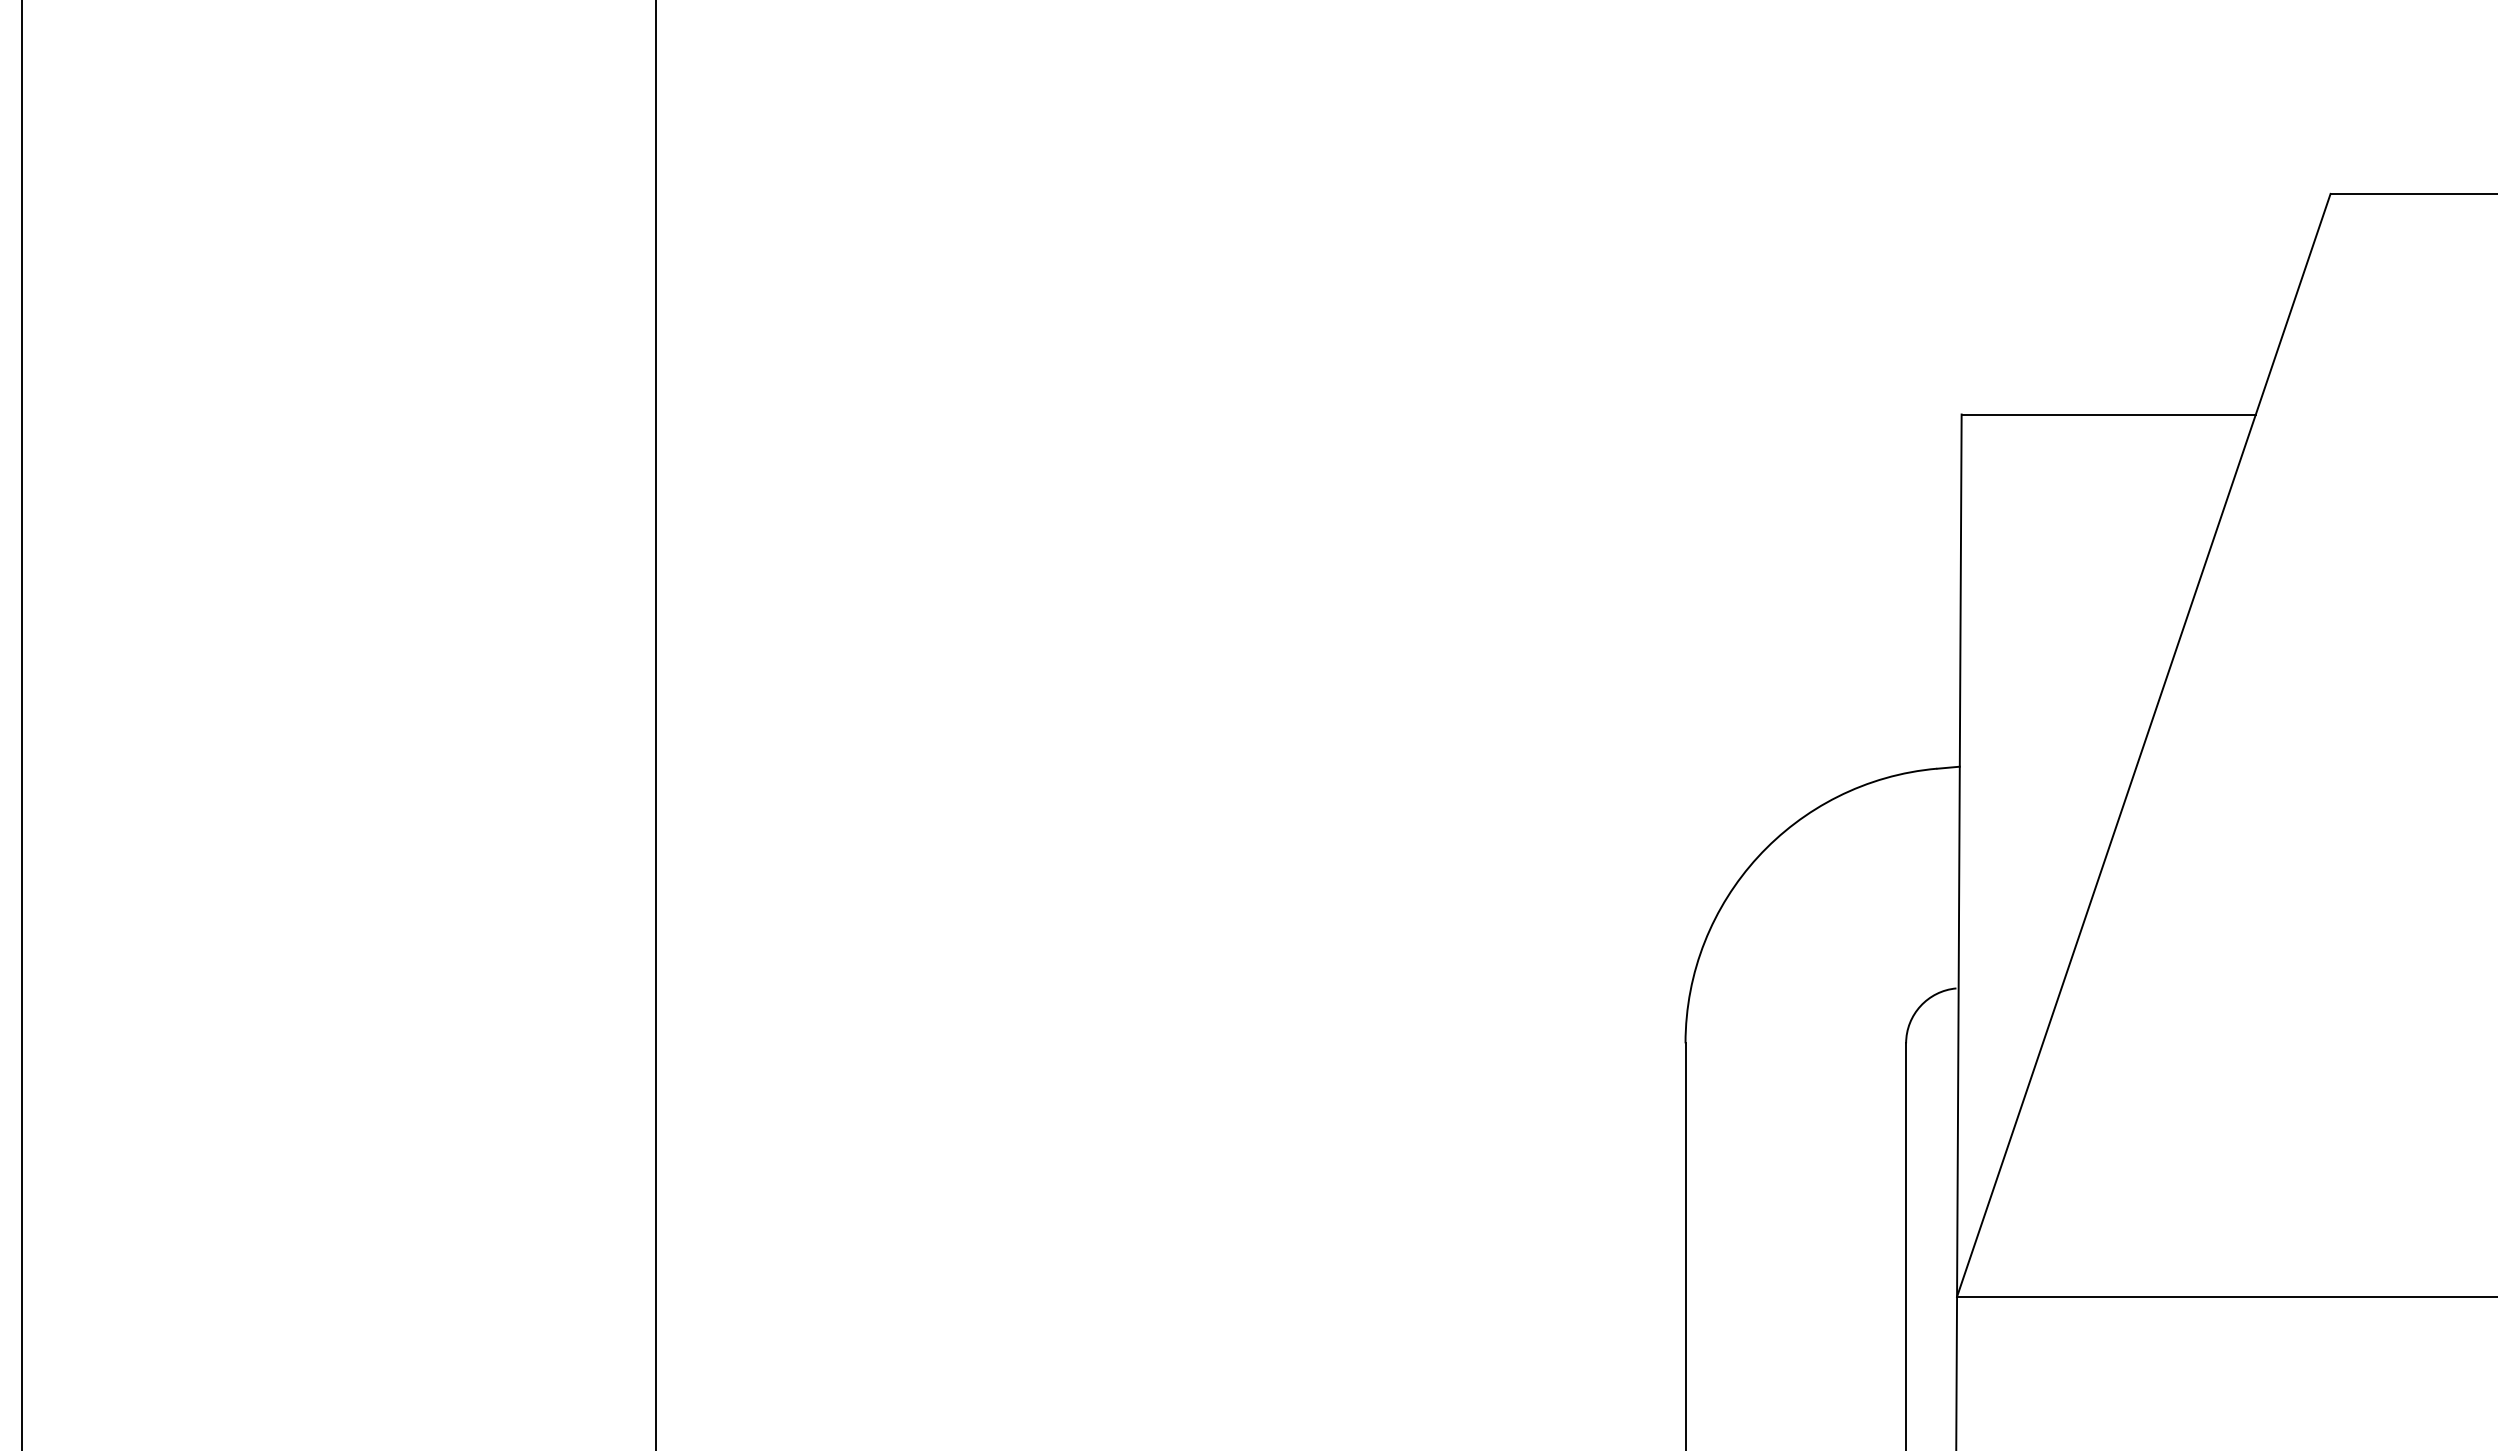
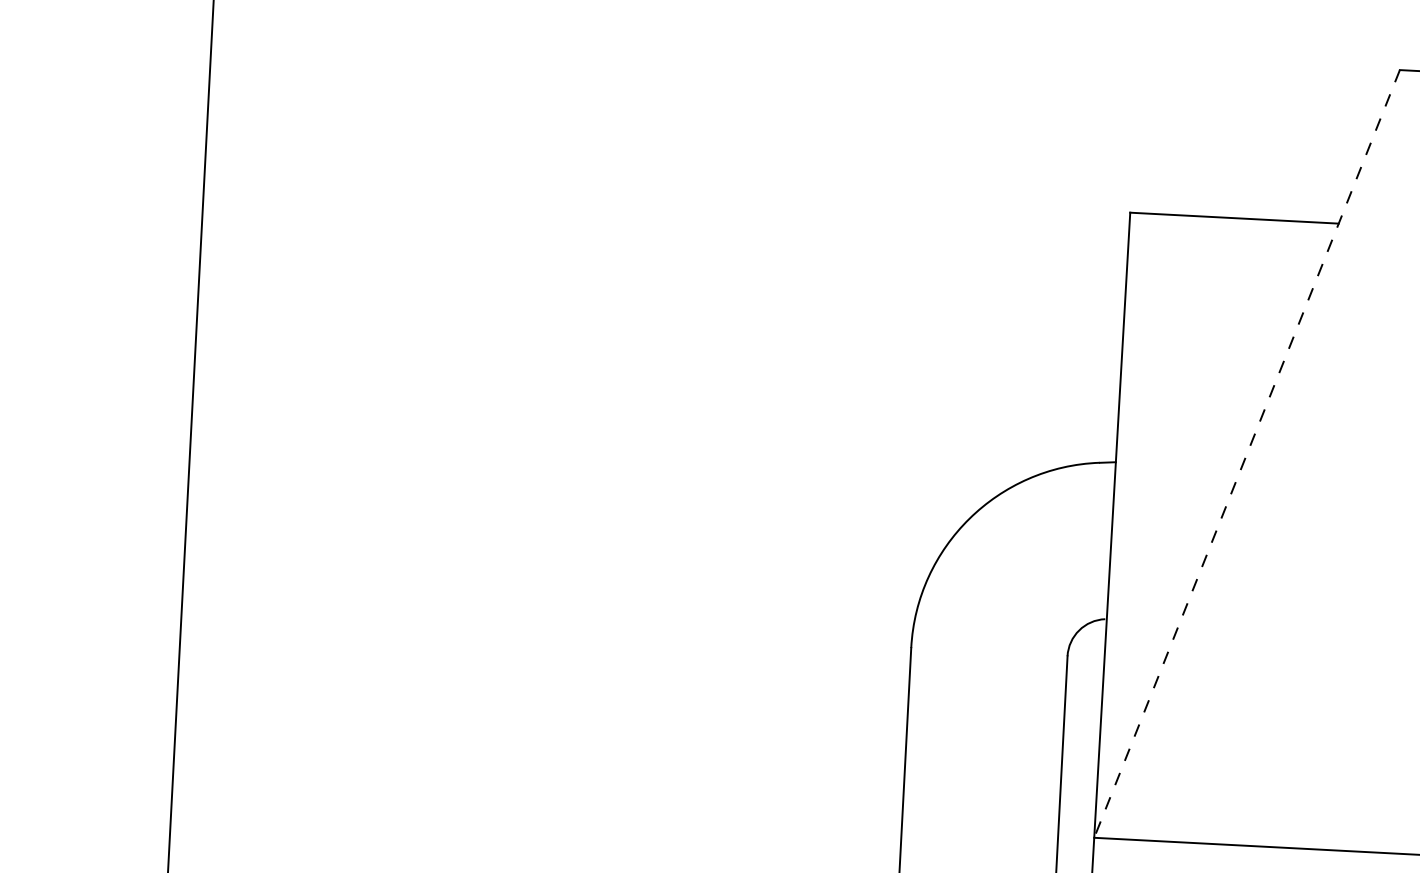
line: (2143, 745) -> (1246, 454), solid -> dashed

